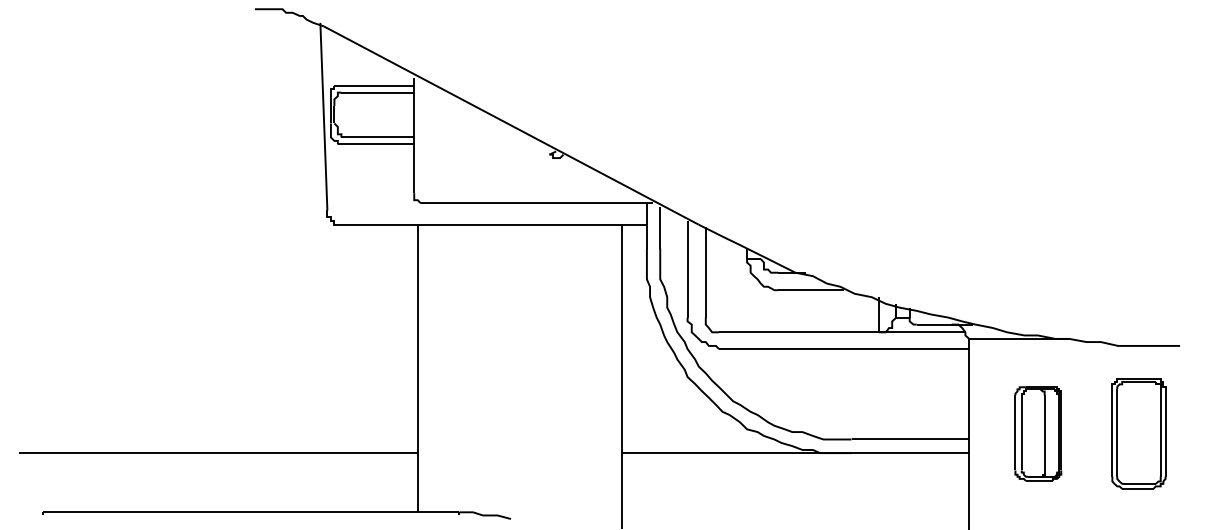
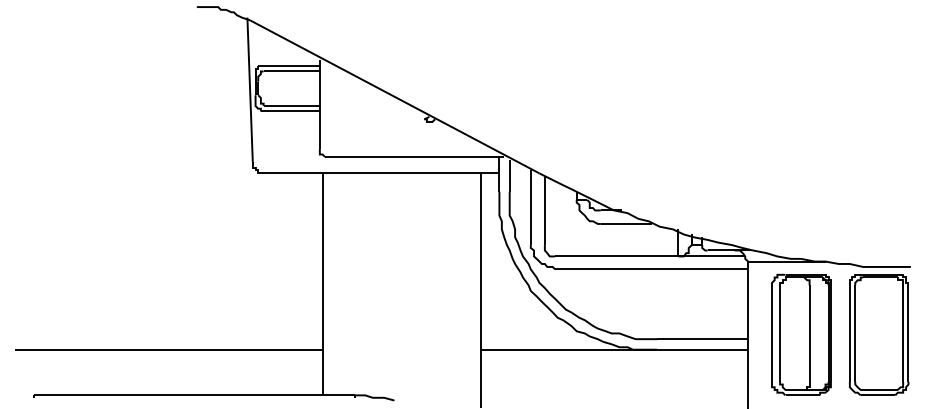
part: (1038, 433) -> (801, 334), size x1.67
part: (1138, 433) -> (878, 334), size x1.43

